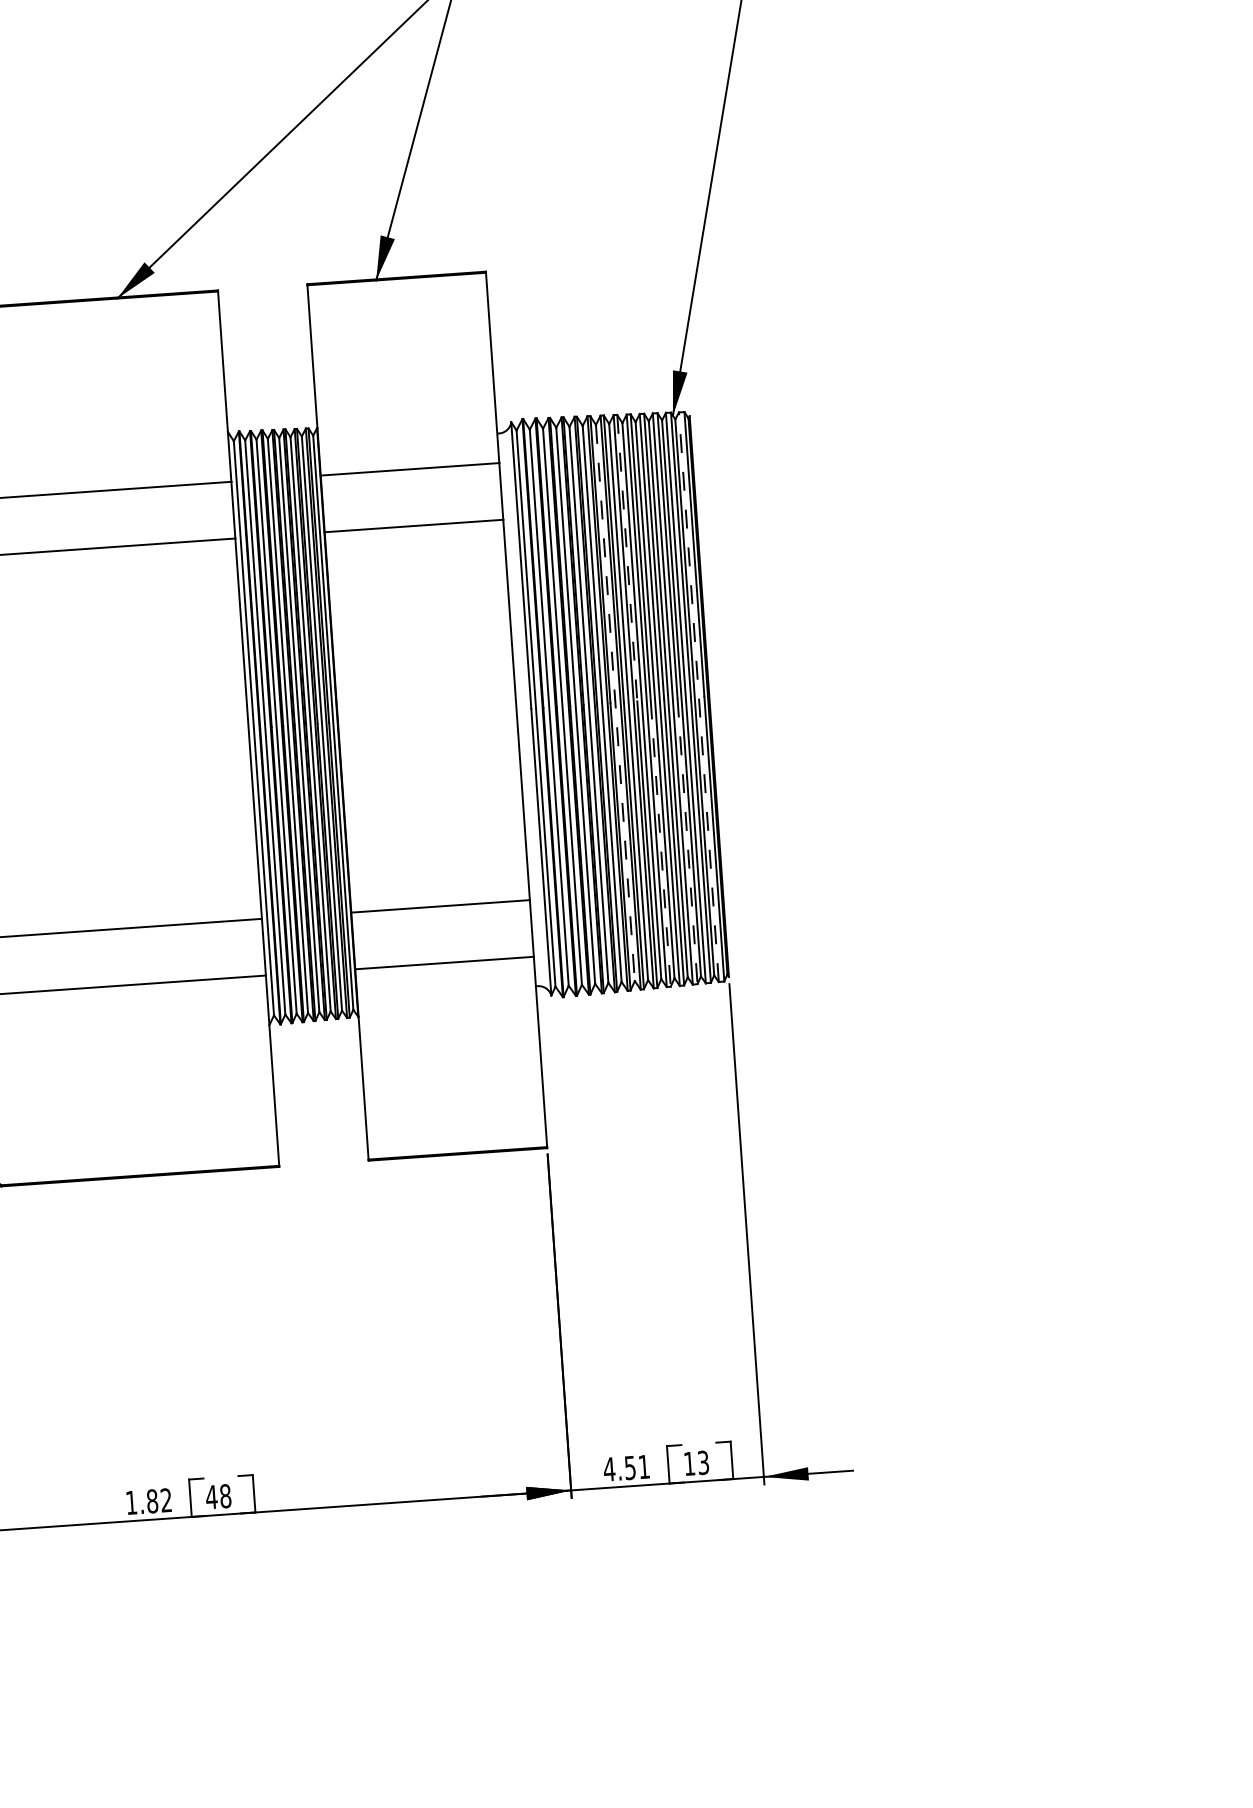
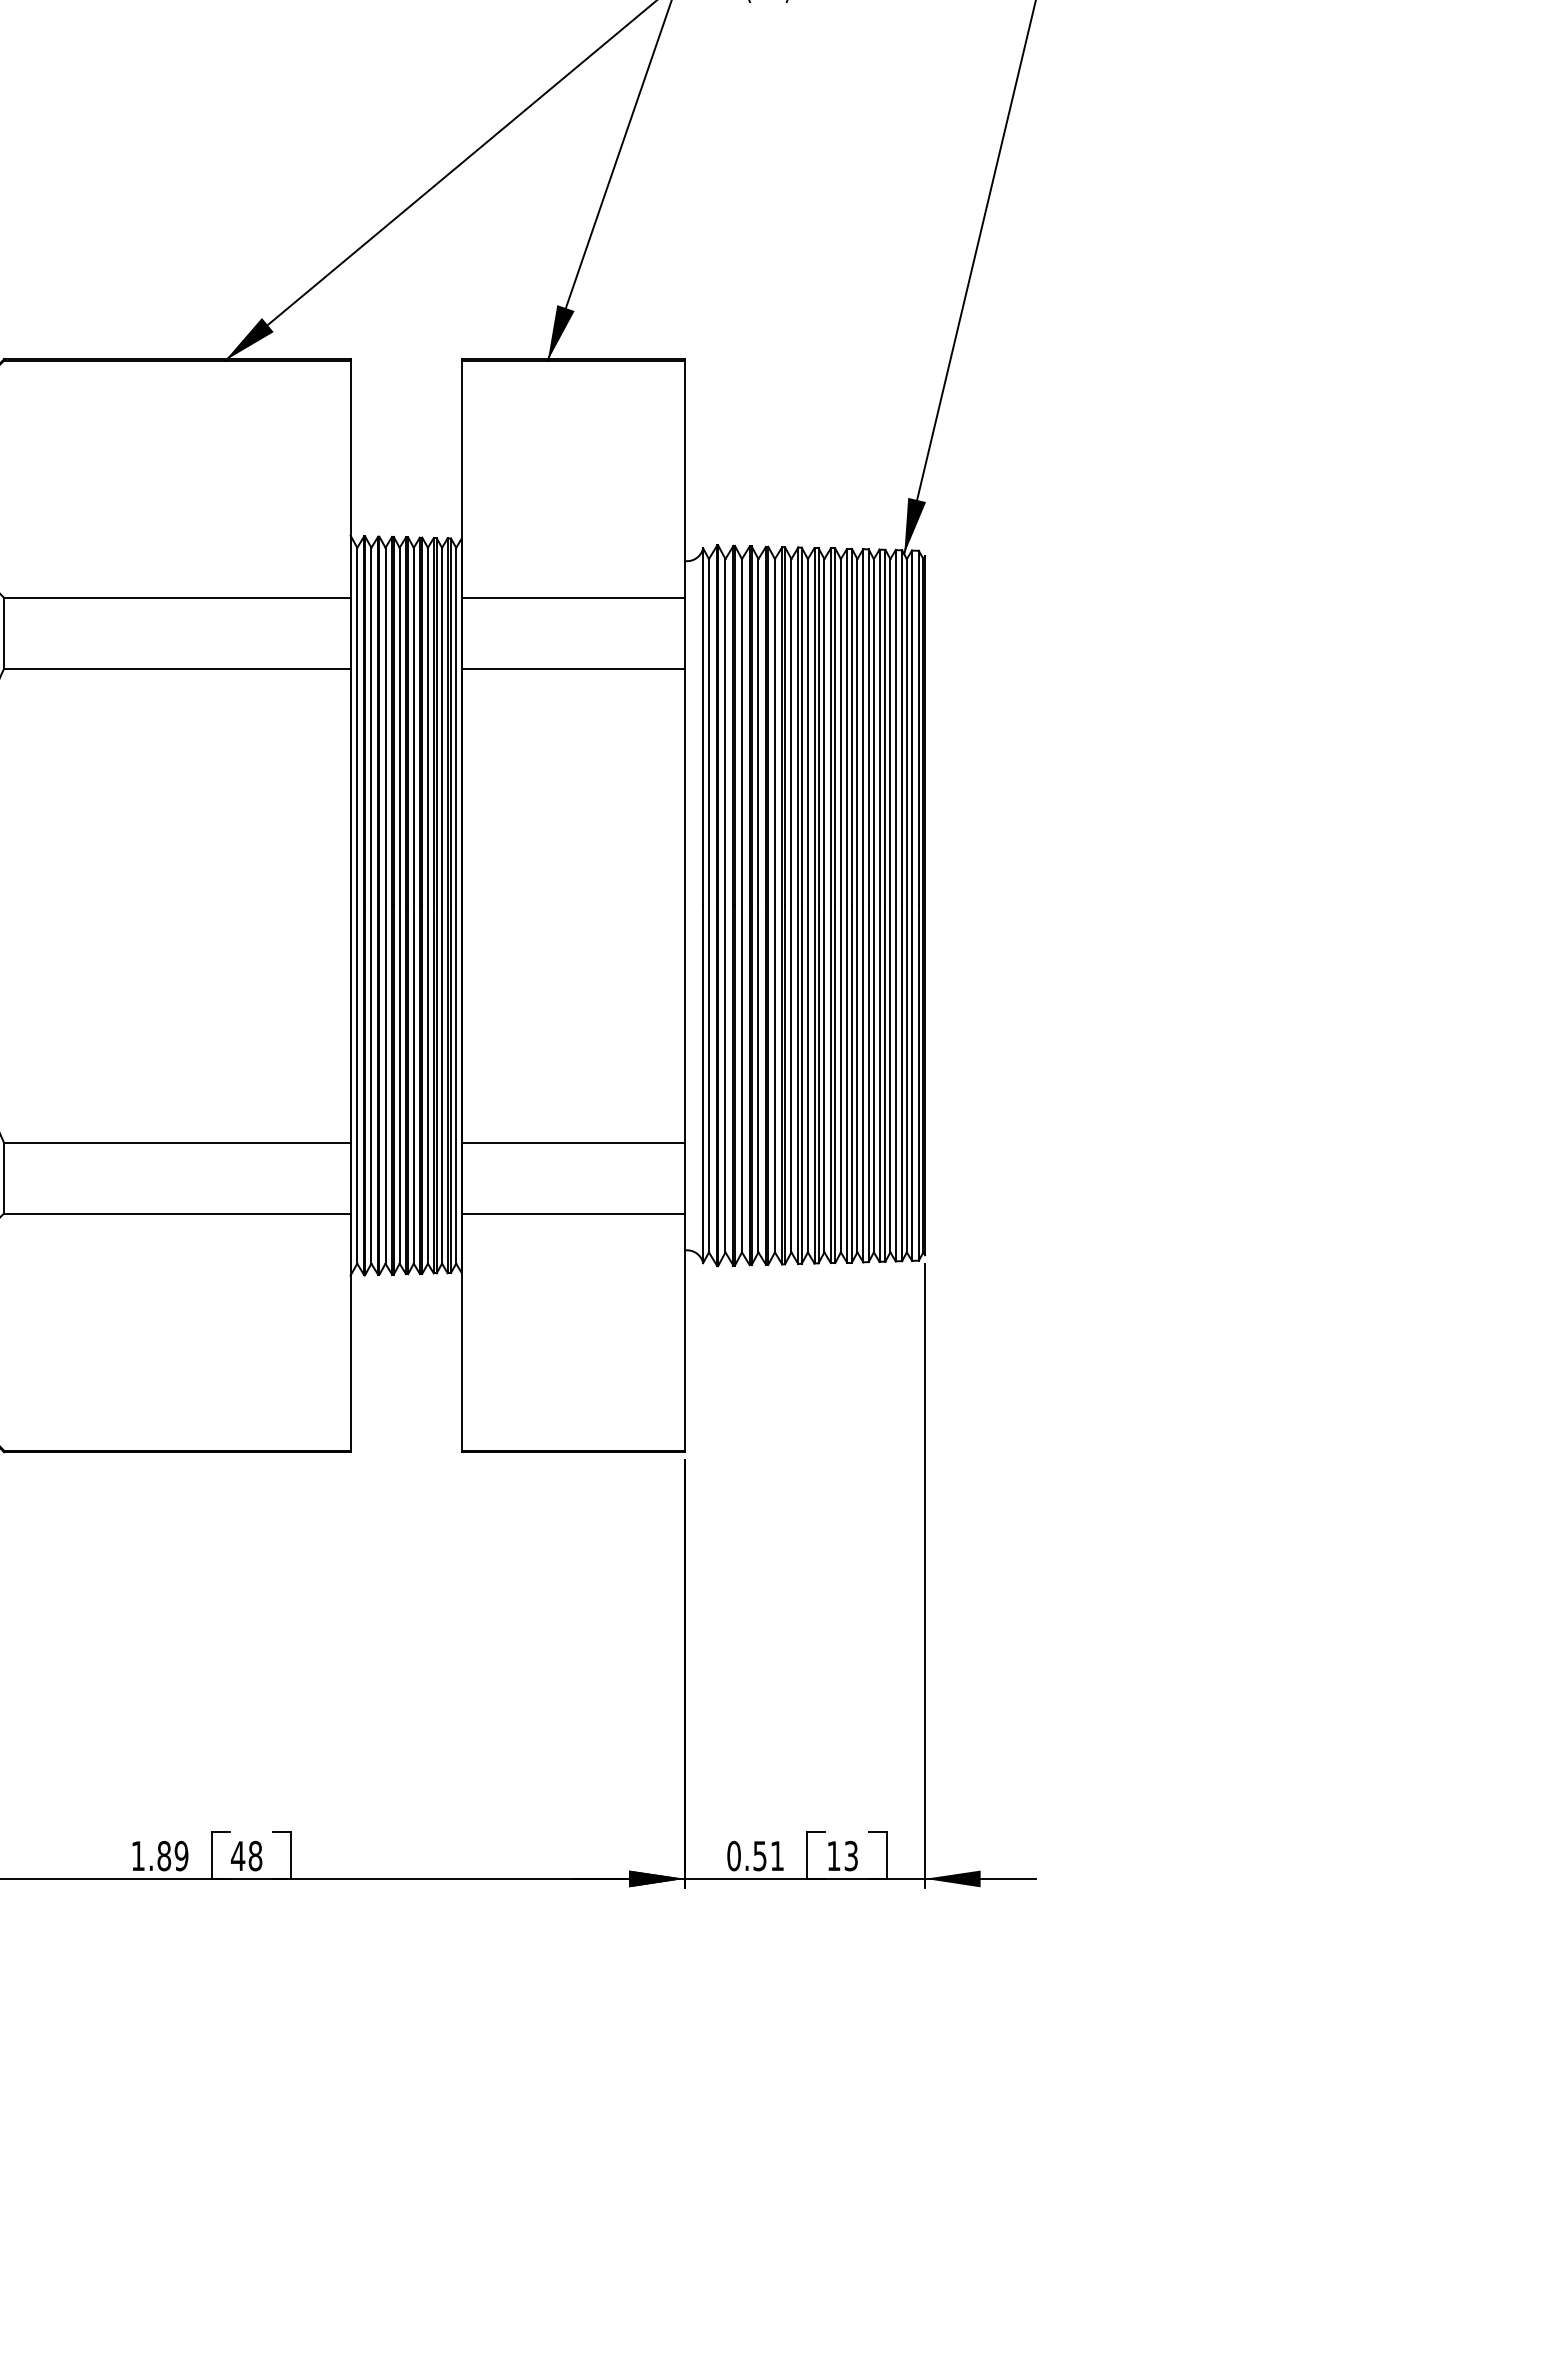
line: (627, 558) -> (835, 727), dashed -> solid
line: (699, 696) -> (912, 905), dashed -> solid
line: (615, 702) -> (807, 905), dashed -> solid
line: (687, 841) -> (885, 1083), dashed -> solid
line: (660, 843) -> (851, 1084), dashed -> solid
text: (608, 1468) -> (733, 1855), 4.51 -> 0.51
text: (166, 1500) -> (181, 1856), 1.82 -> 1.89

